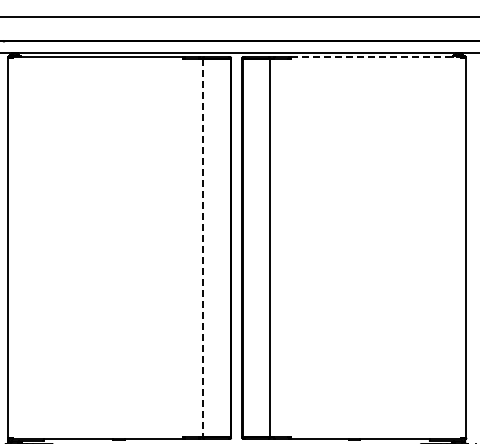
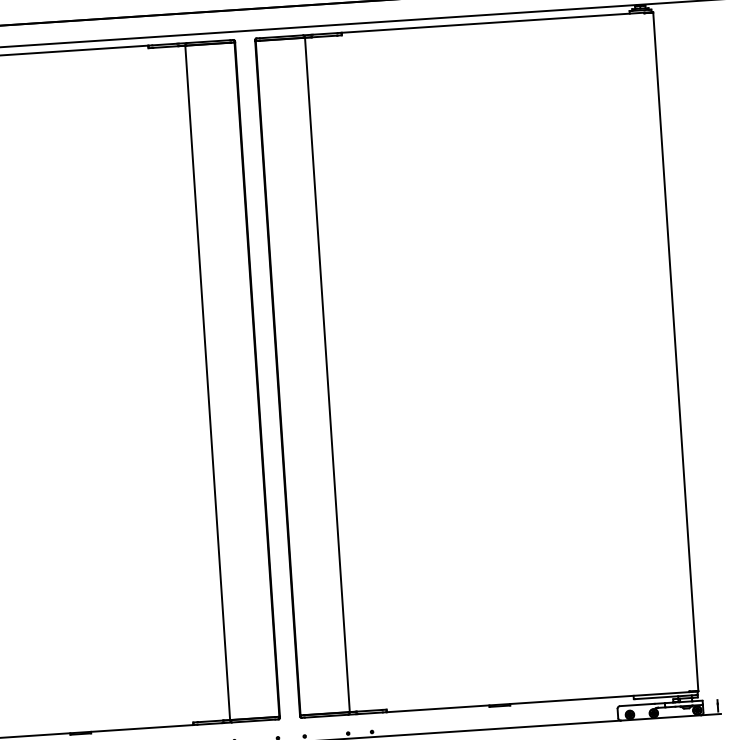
line: (376, 57) -> (493, 23), dashed -> solid
line: (203, 248) -> (208, 383), dashed -> solid

